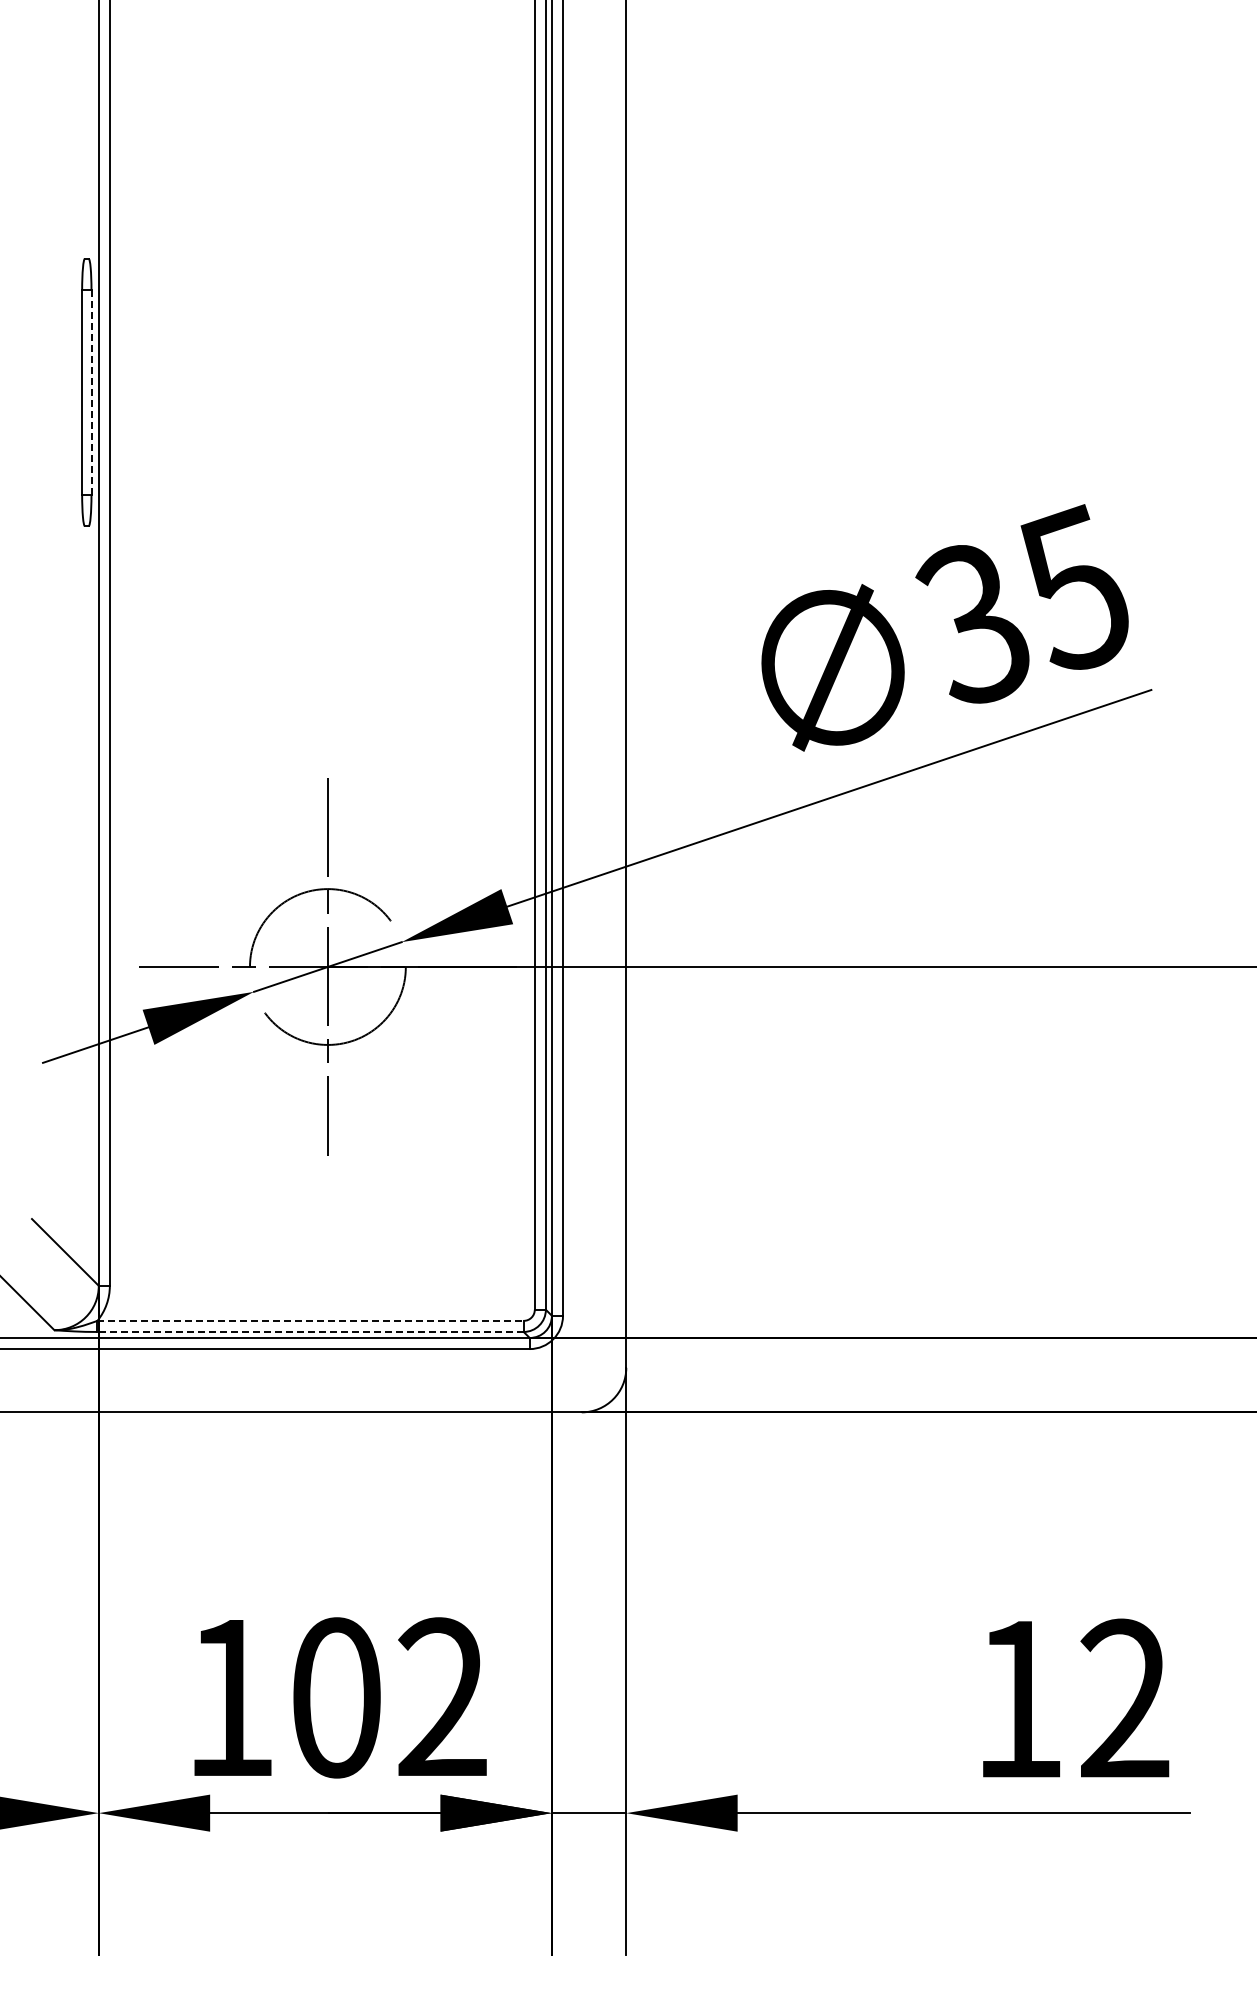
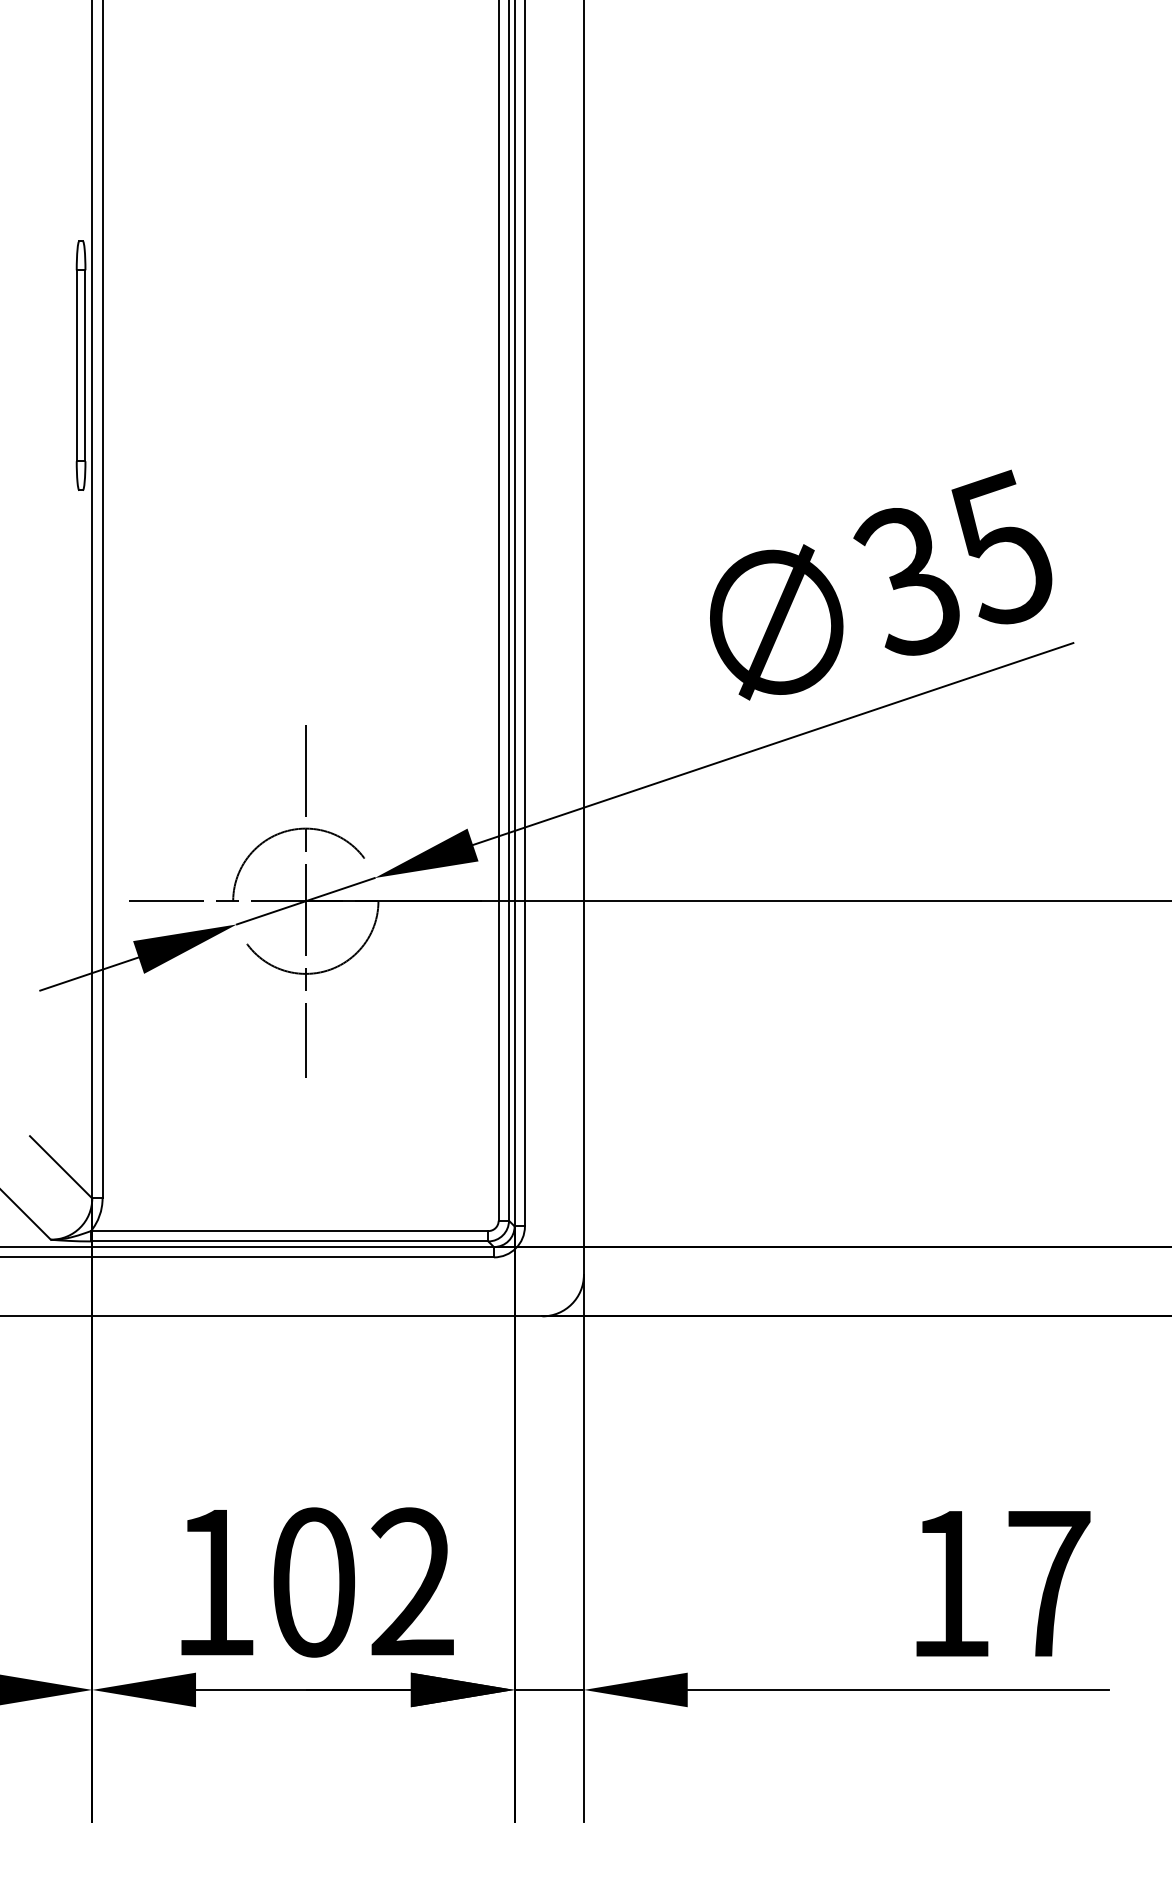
line: (91, 393) -> (85, 366), dashed -> solid
line: (311, 1320) -> (290, 1230), dashed -> solid
line: (310, 1331) -> (289, 1241), dashed -> solid
text: (1124, 1697) -> (1048, 1582), 12 -> 17

